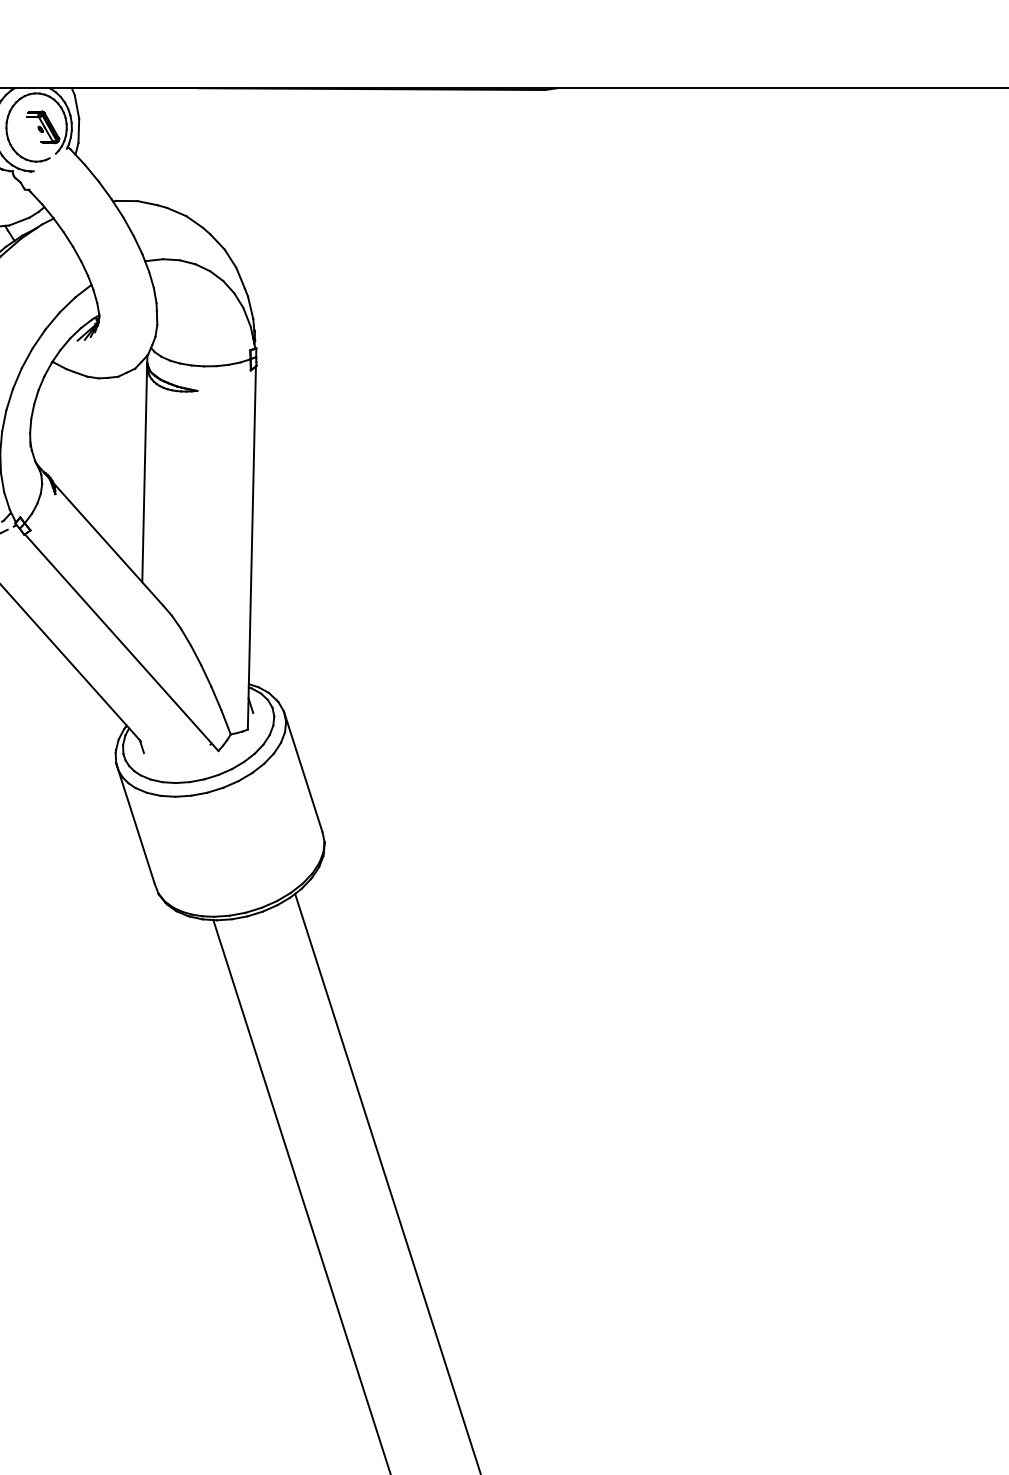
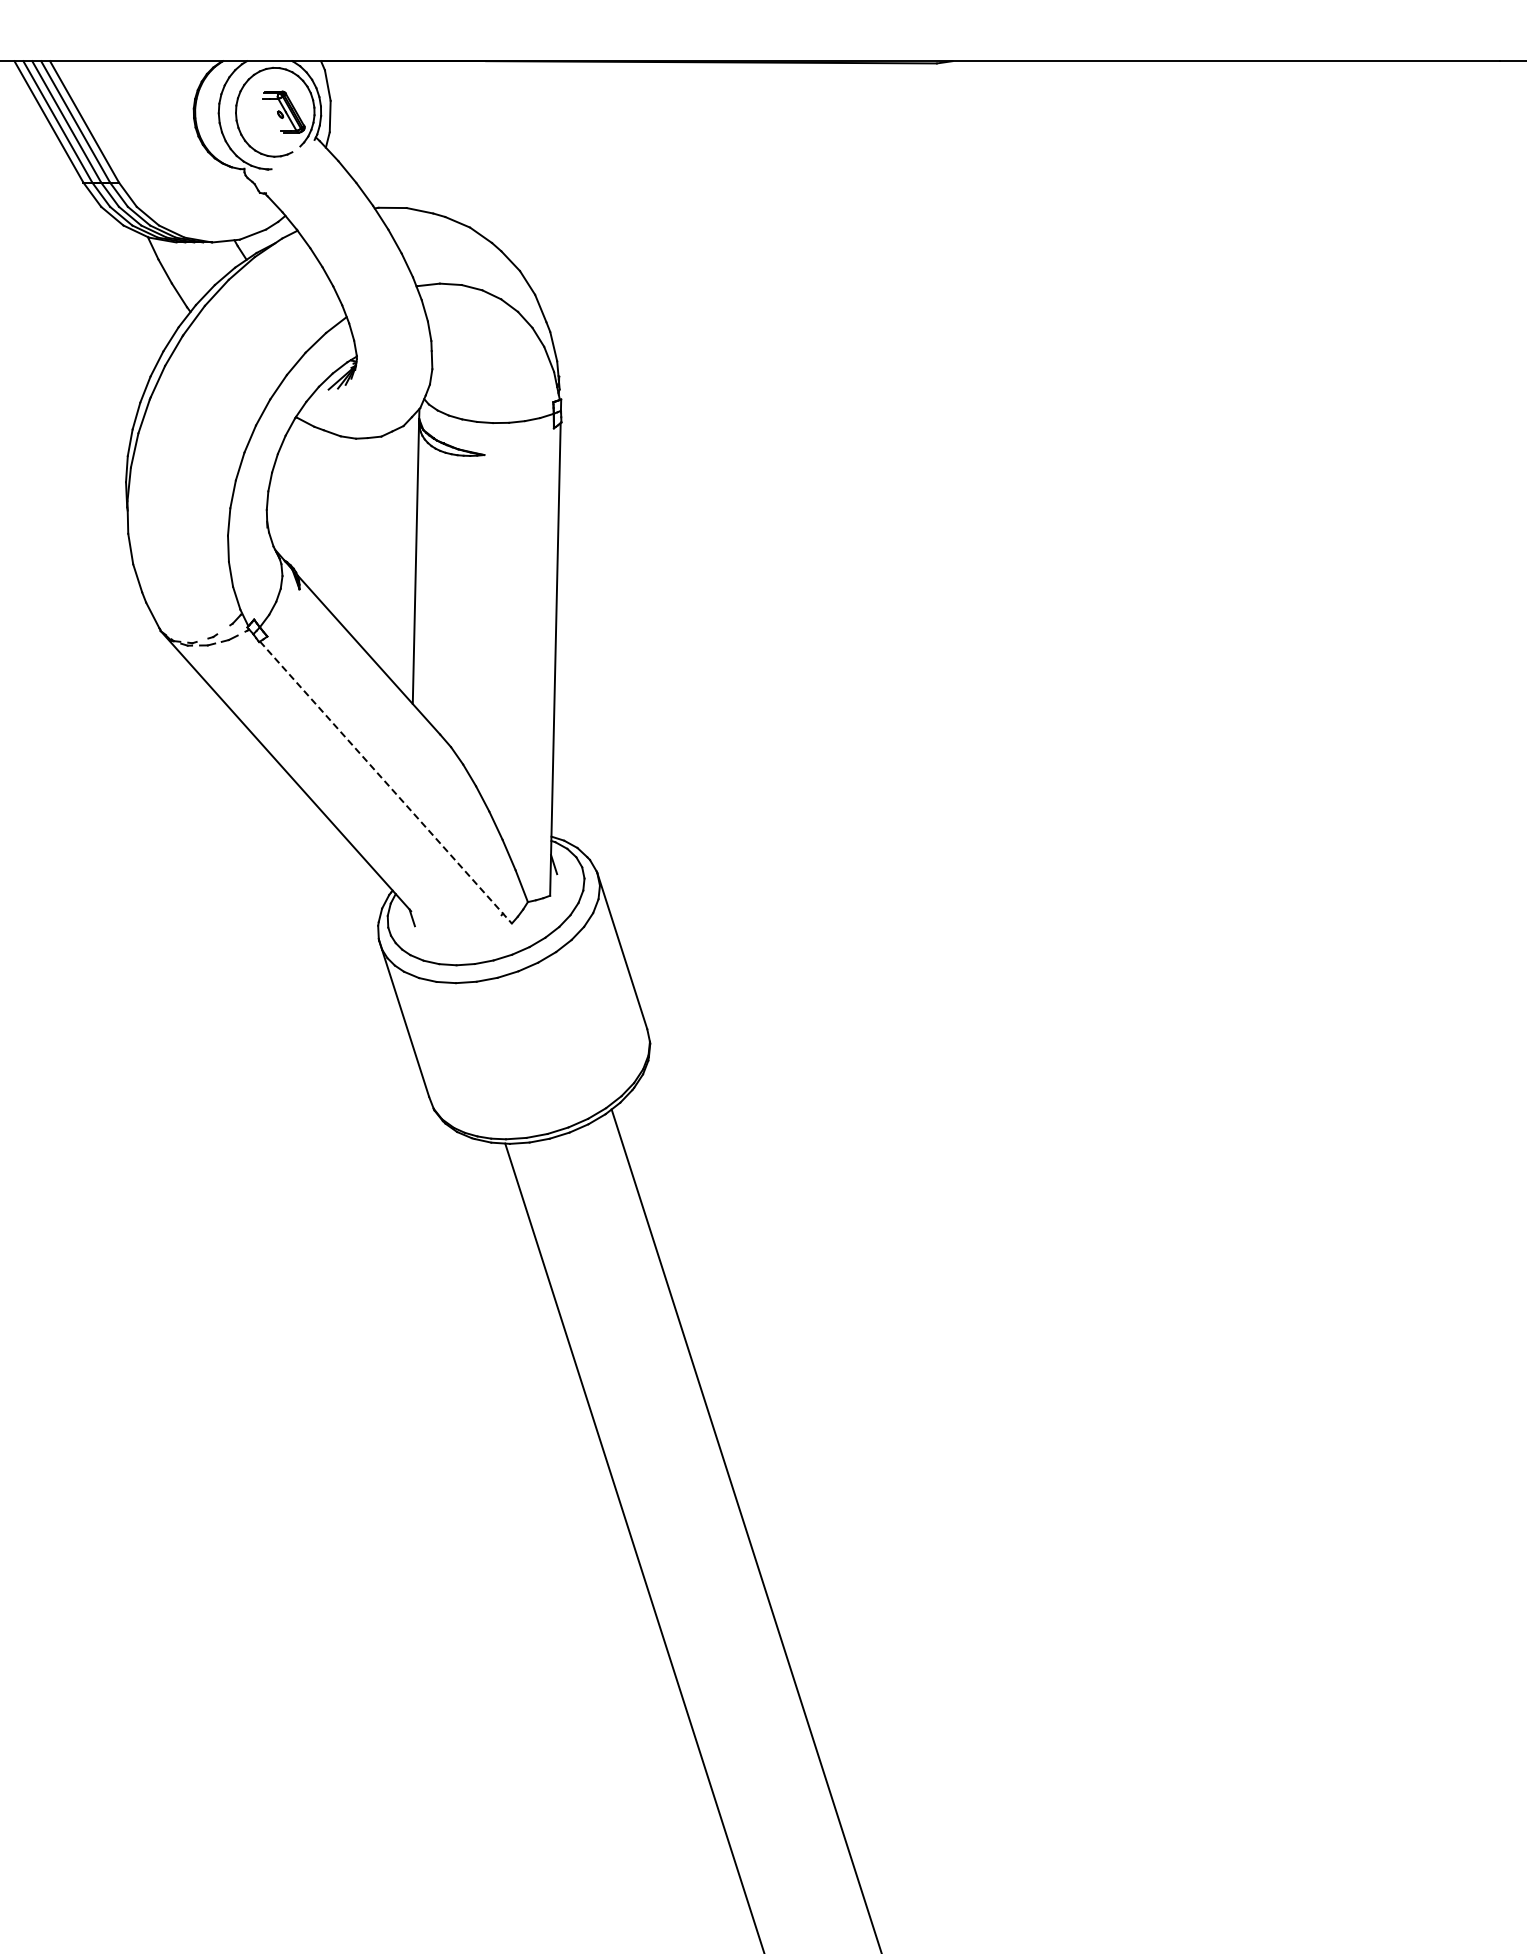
line: (122, 642) -> (386, 782), solid -> dashed

